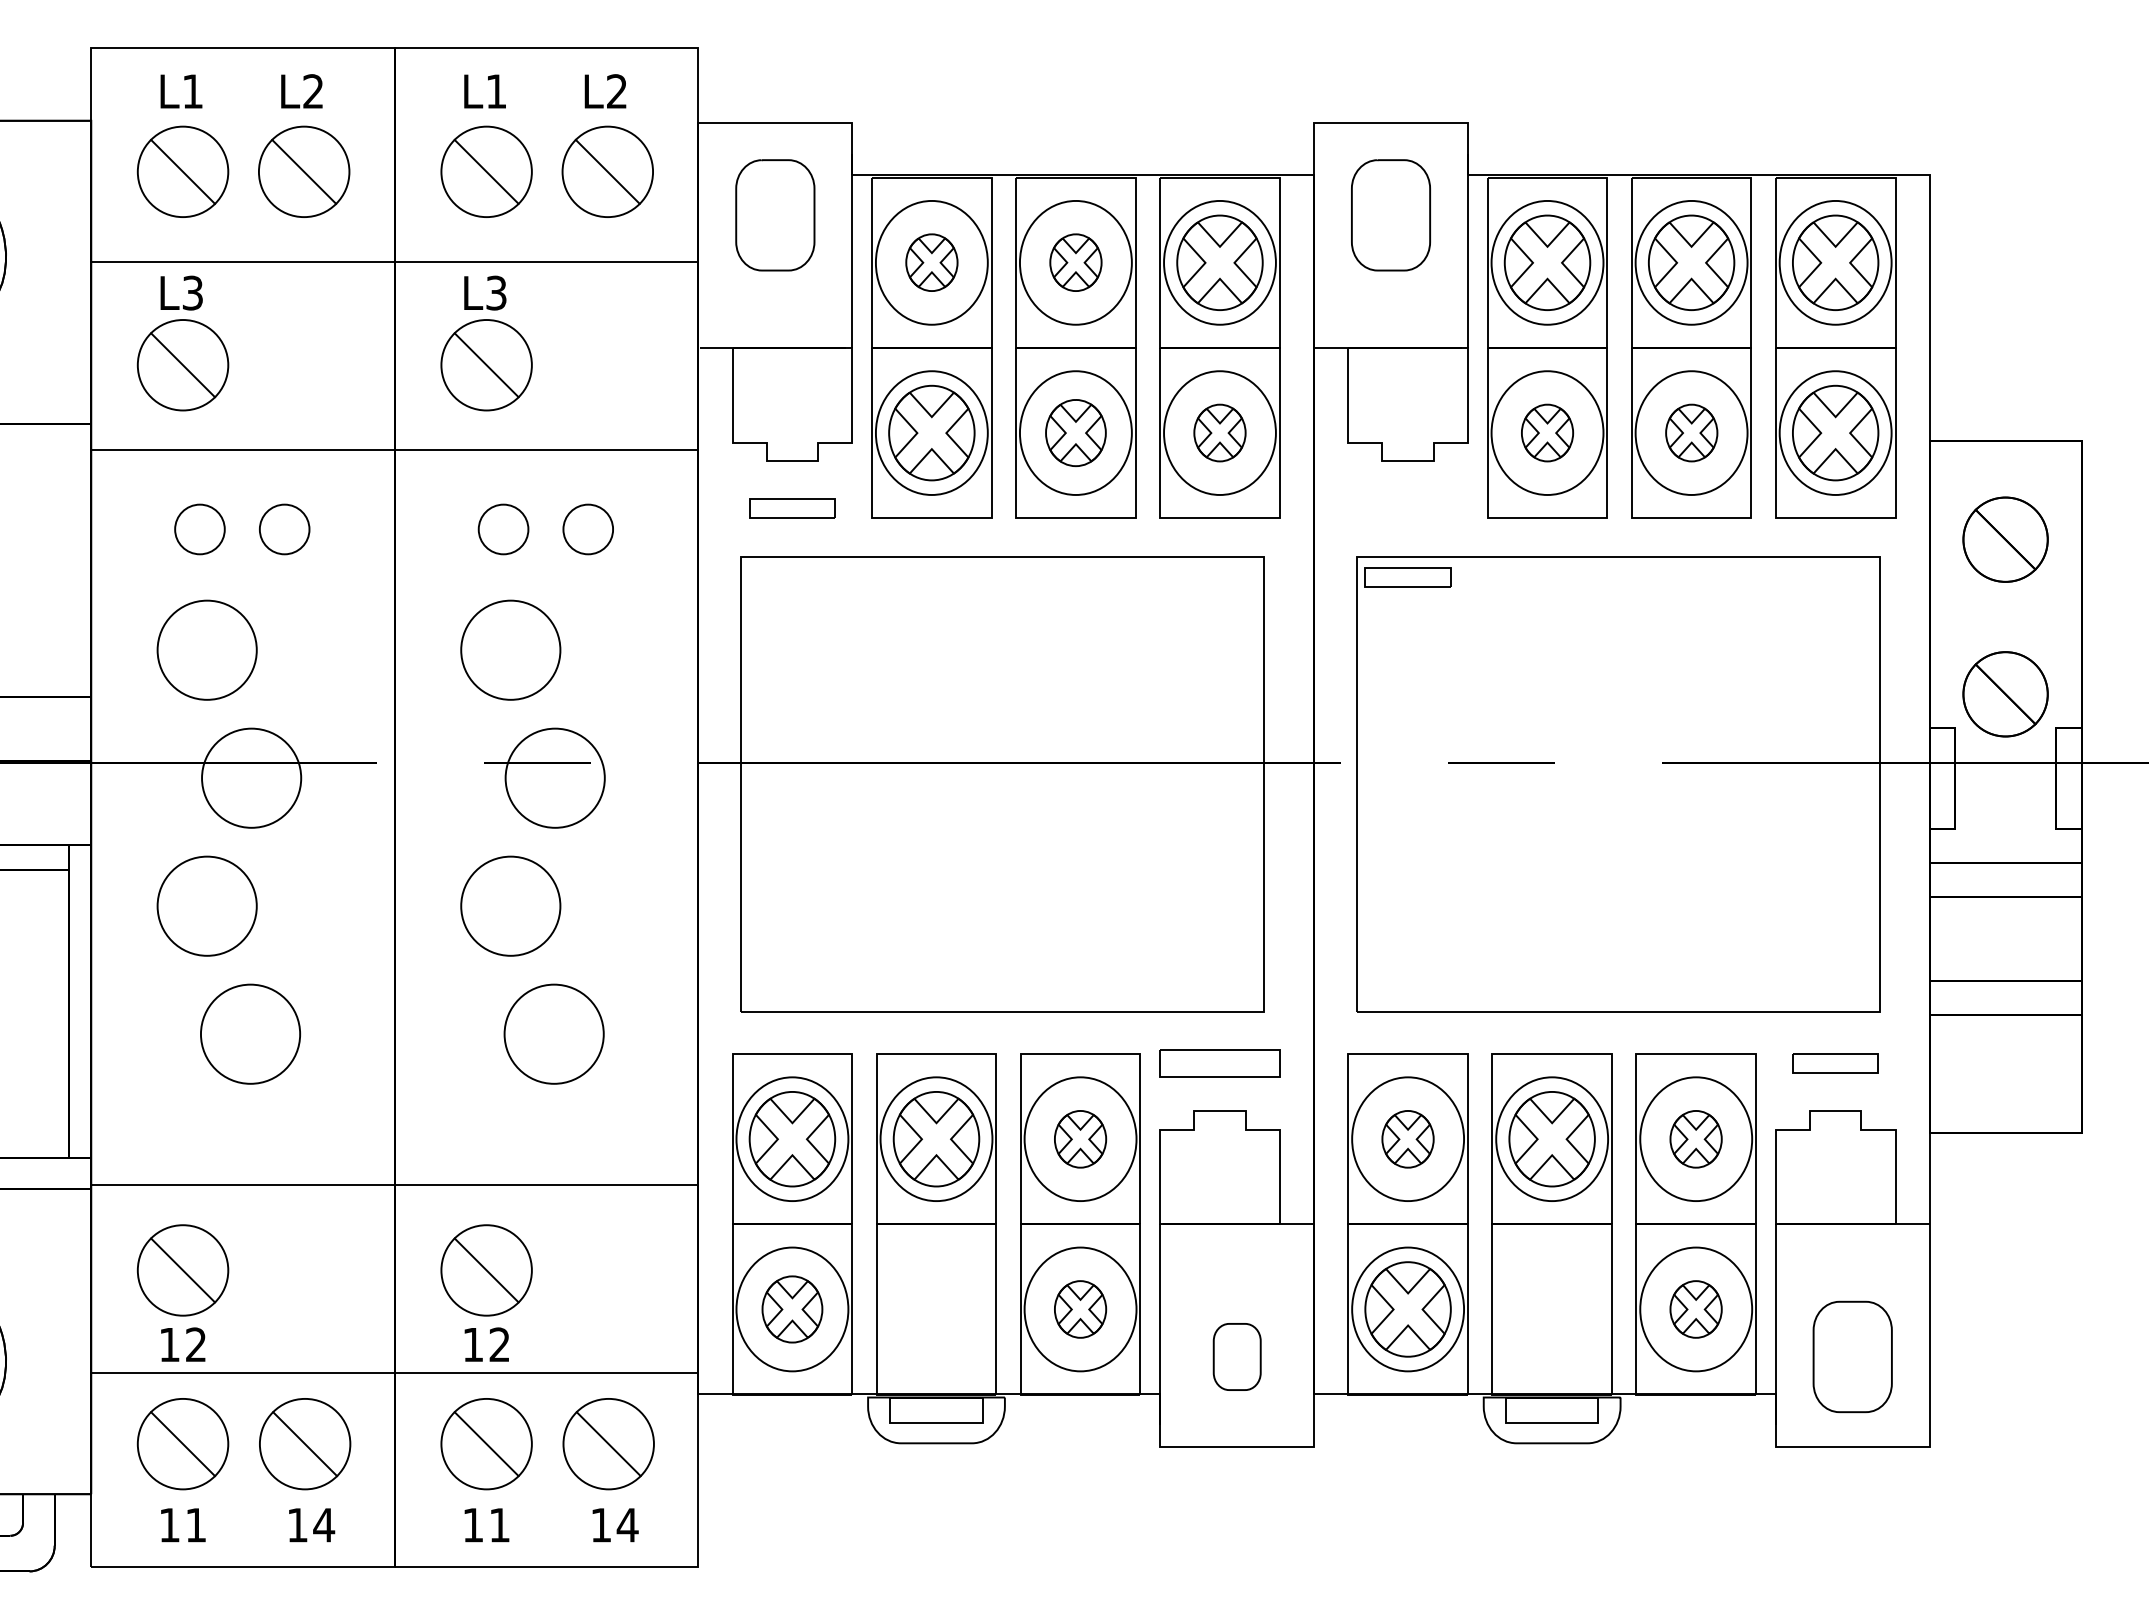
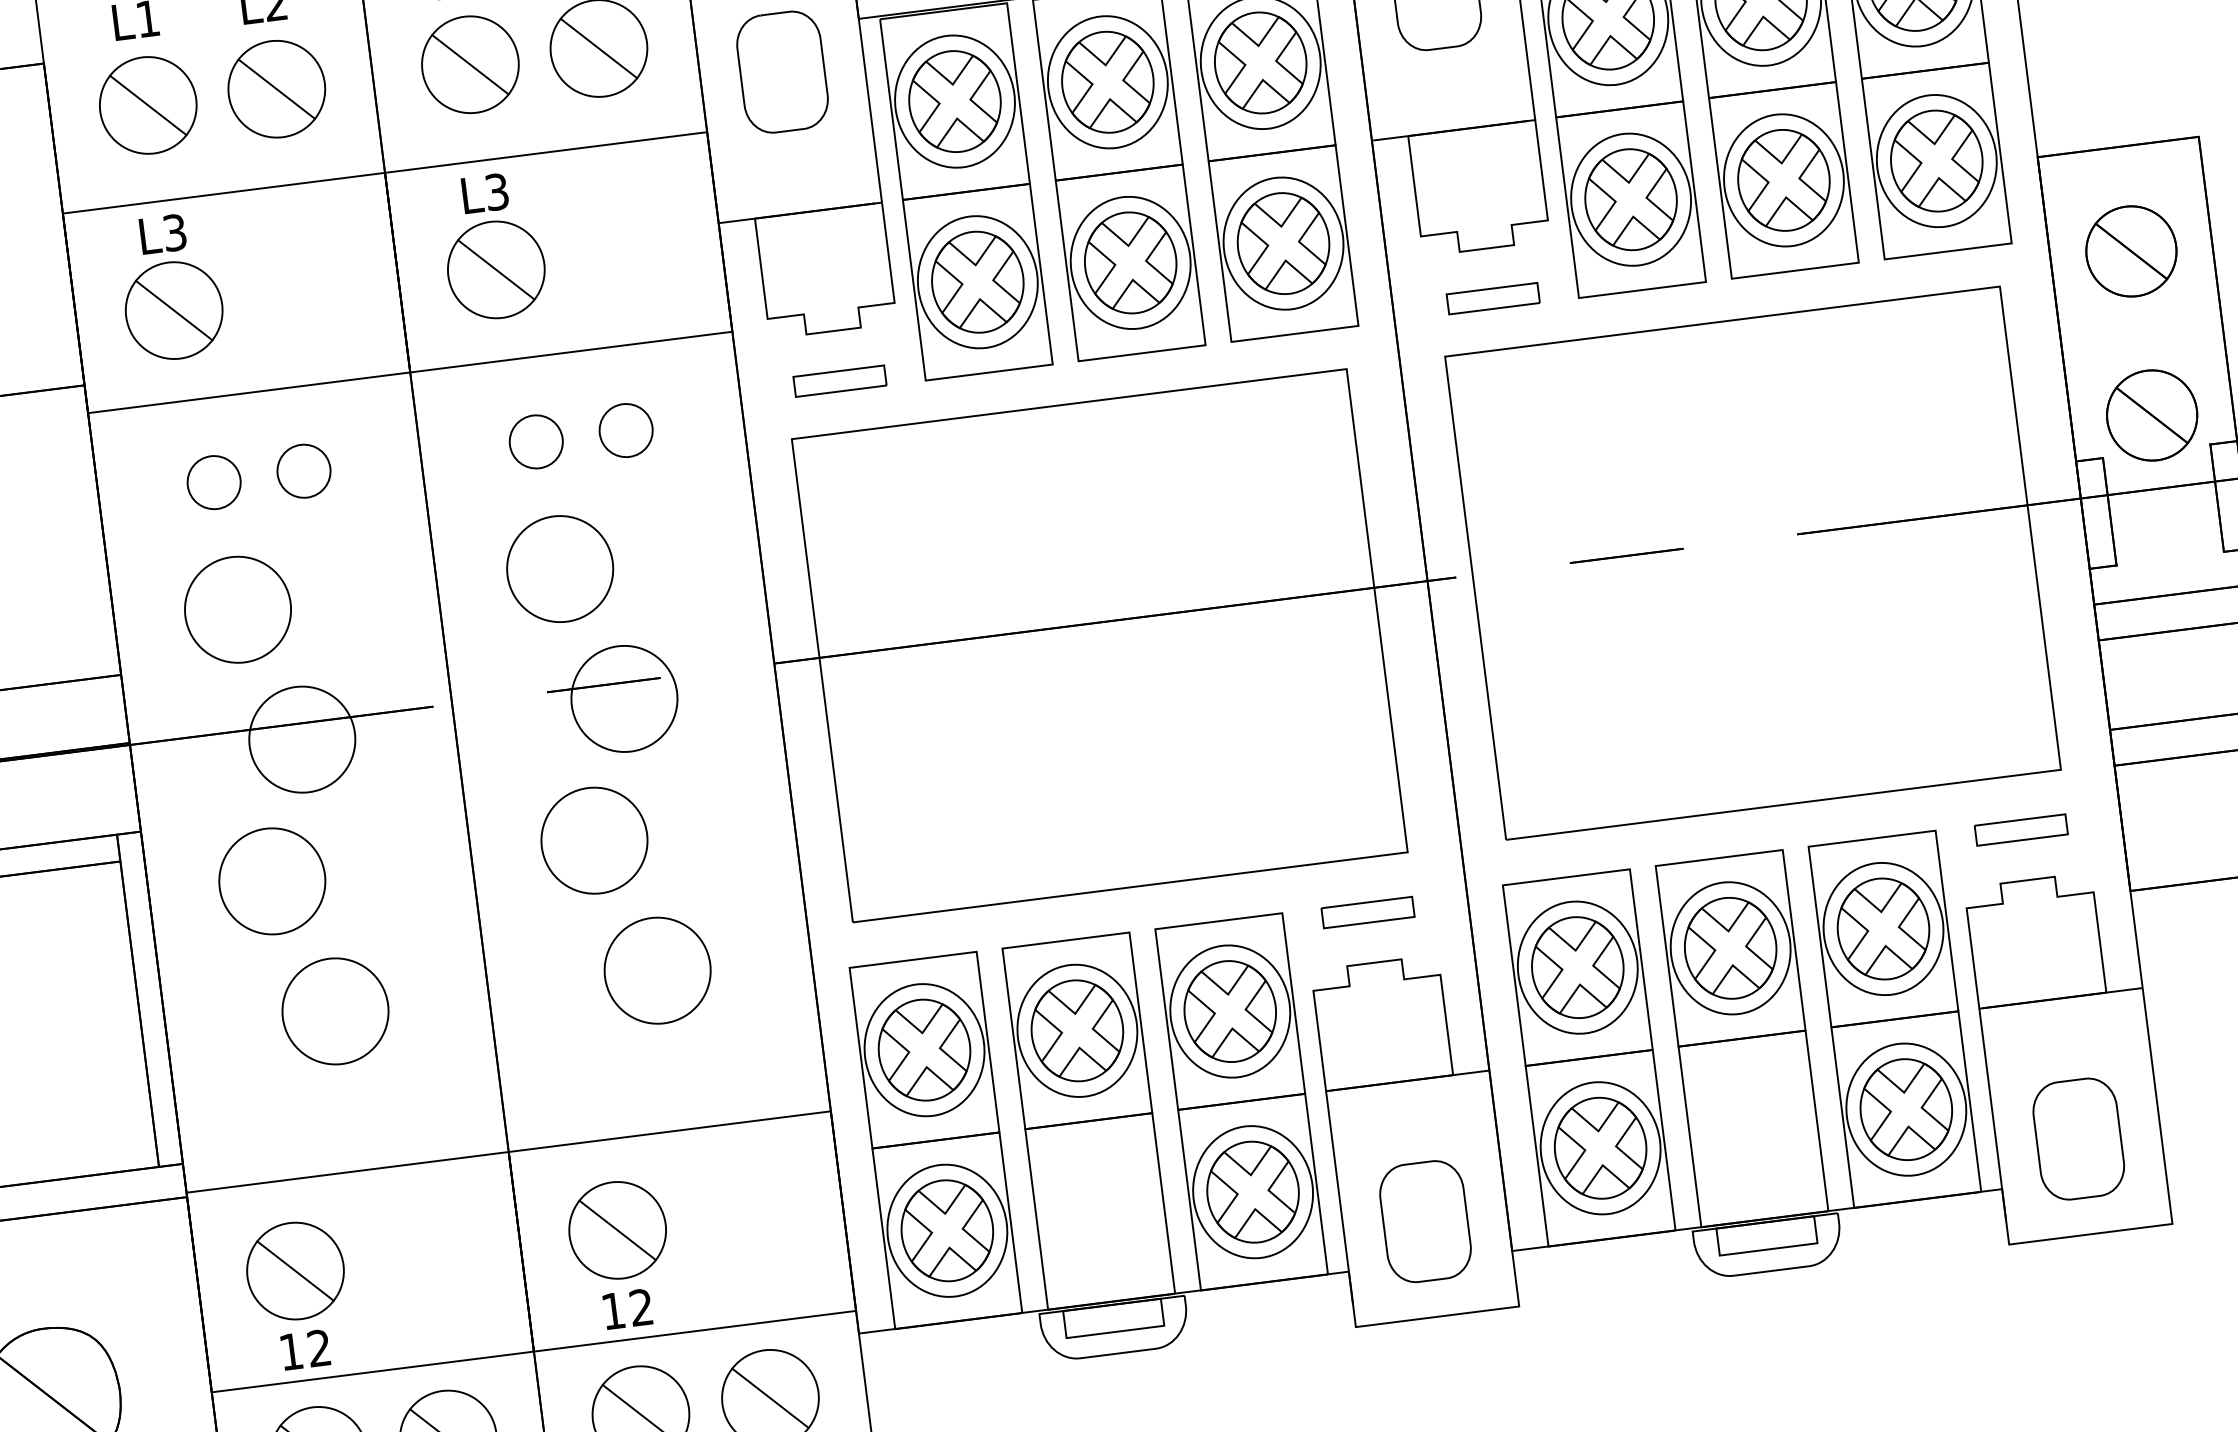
part: (931, 262) -> (954, 101), size x1.67
part: (1075, 262) -> (1107, 81), size x1.67
part: (1075, 432) -> (1130, 262), size x1.43
part: (1219, 432) -> (1282, 243), size x1.67
part: (1547, 432) -> (1630, 199), size x1.67
part: (1691, 432) -> (1783, 179), size x1.67
part: (1407, 577) -> (1492, 298), moved
part: (1219, 1063) -> (1367, 912), size x0.71
part: (1080, 1139) -> (1230, 1011), size x1.67
part: (1407, 1139) -> (1577, 968), size x1.67
part: (1695, 1139) -> (1882, 929), size x1.67
part: (792, 1309) -> (947, 1230), size x1.43
part: (1080, 1309) -> (1253, 1192), size x1.67
part: (1695, 1309) -> (1905, 1109), size x1.67
part: (1237, 1356) -> (1425, 1221), size x1.67

